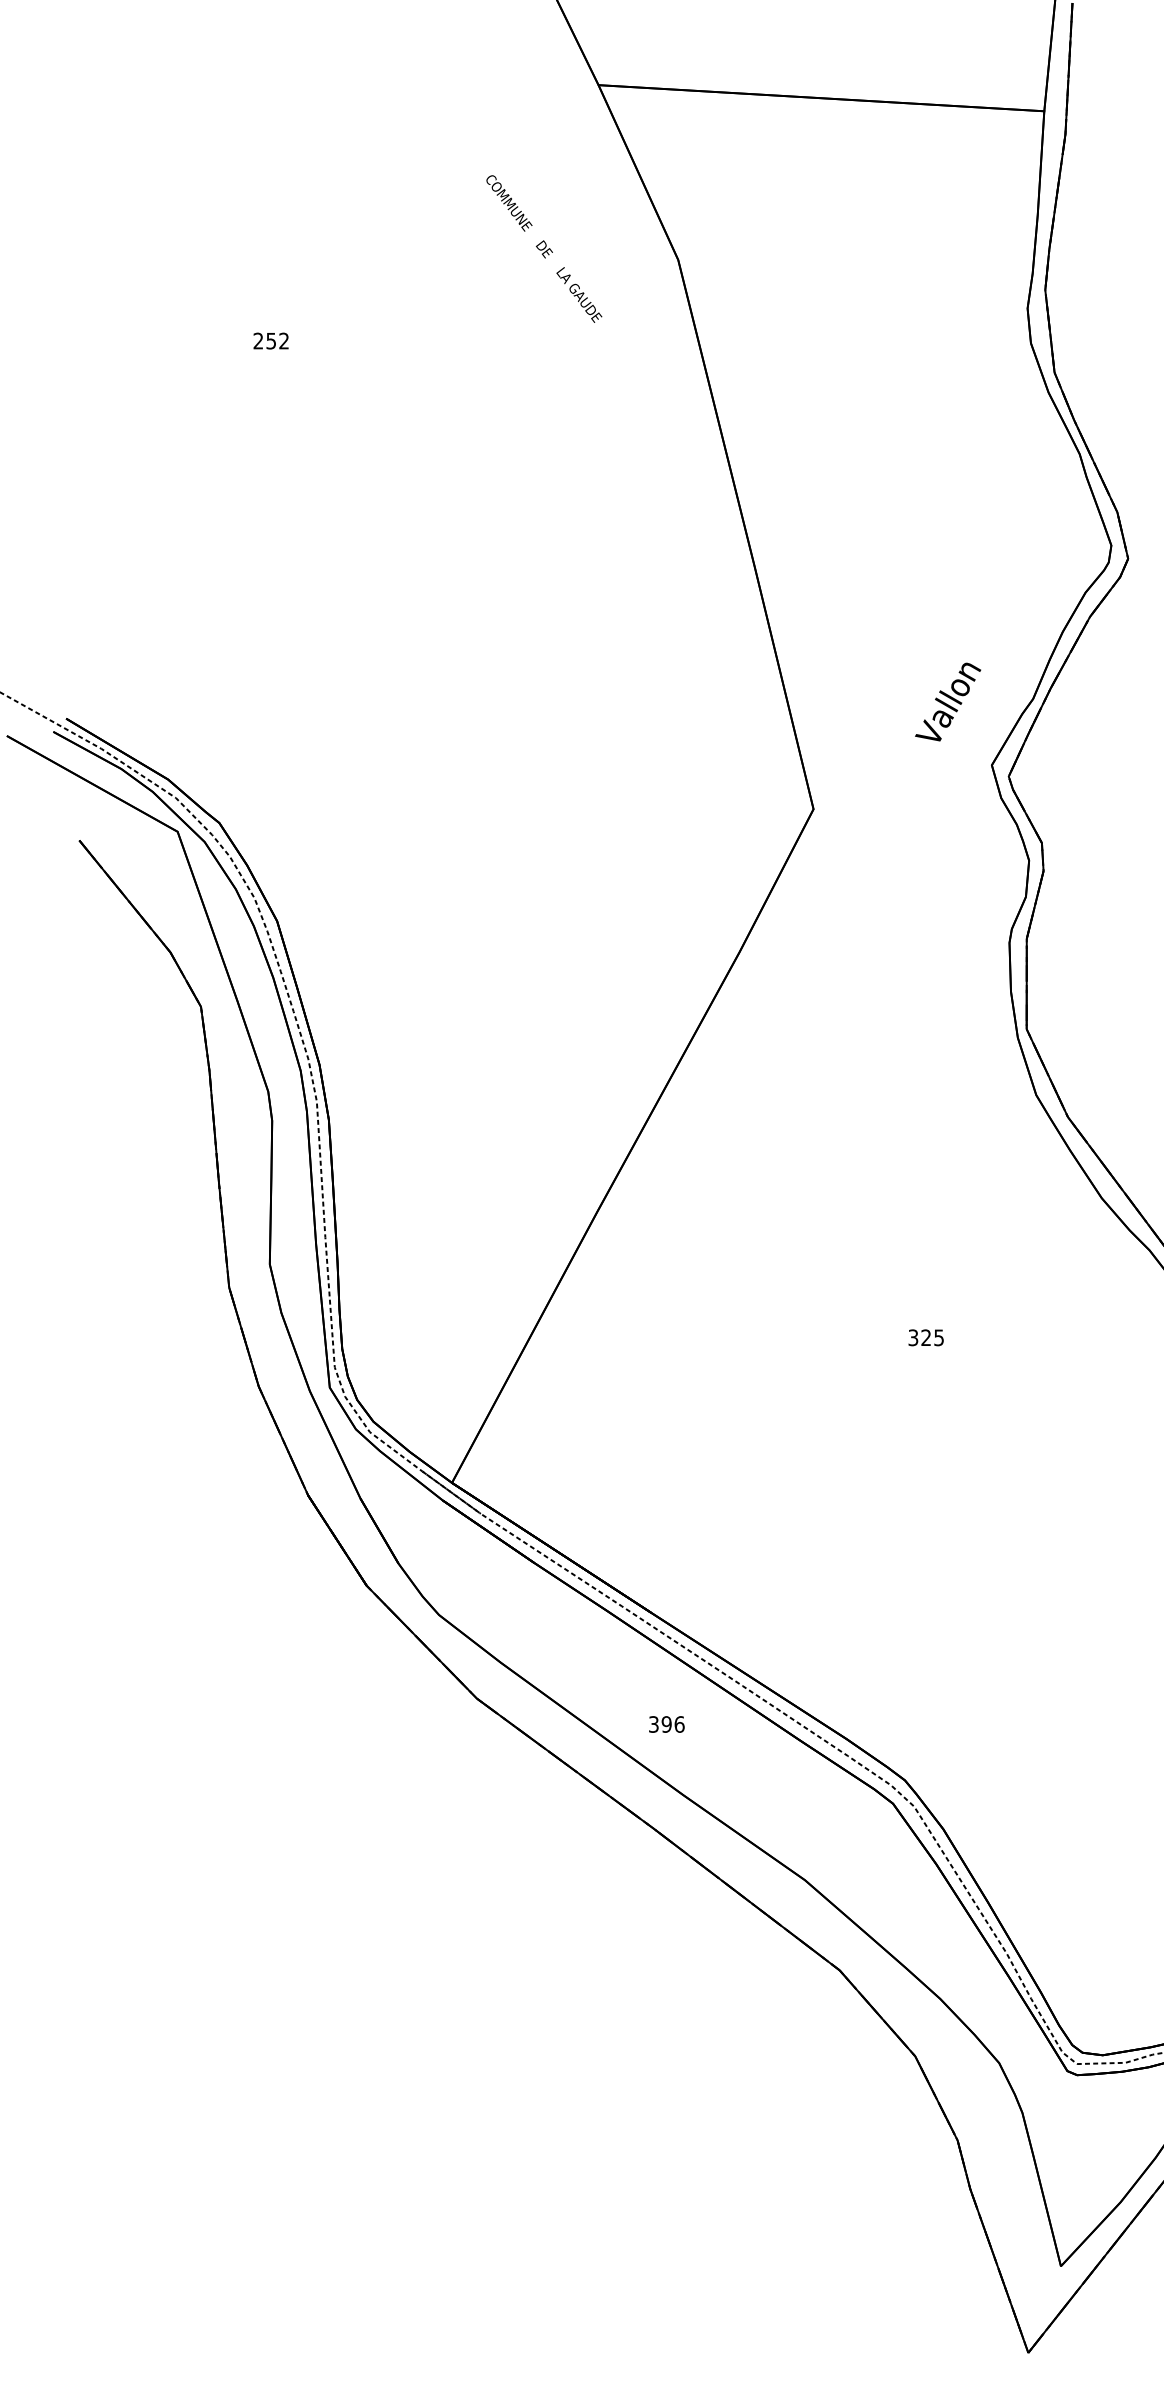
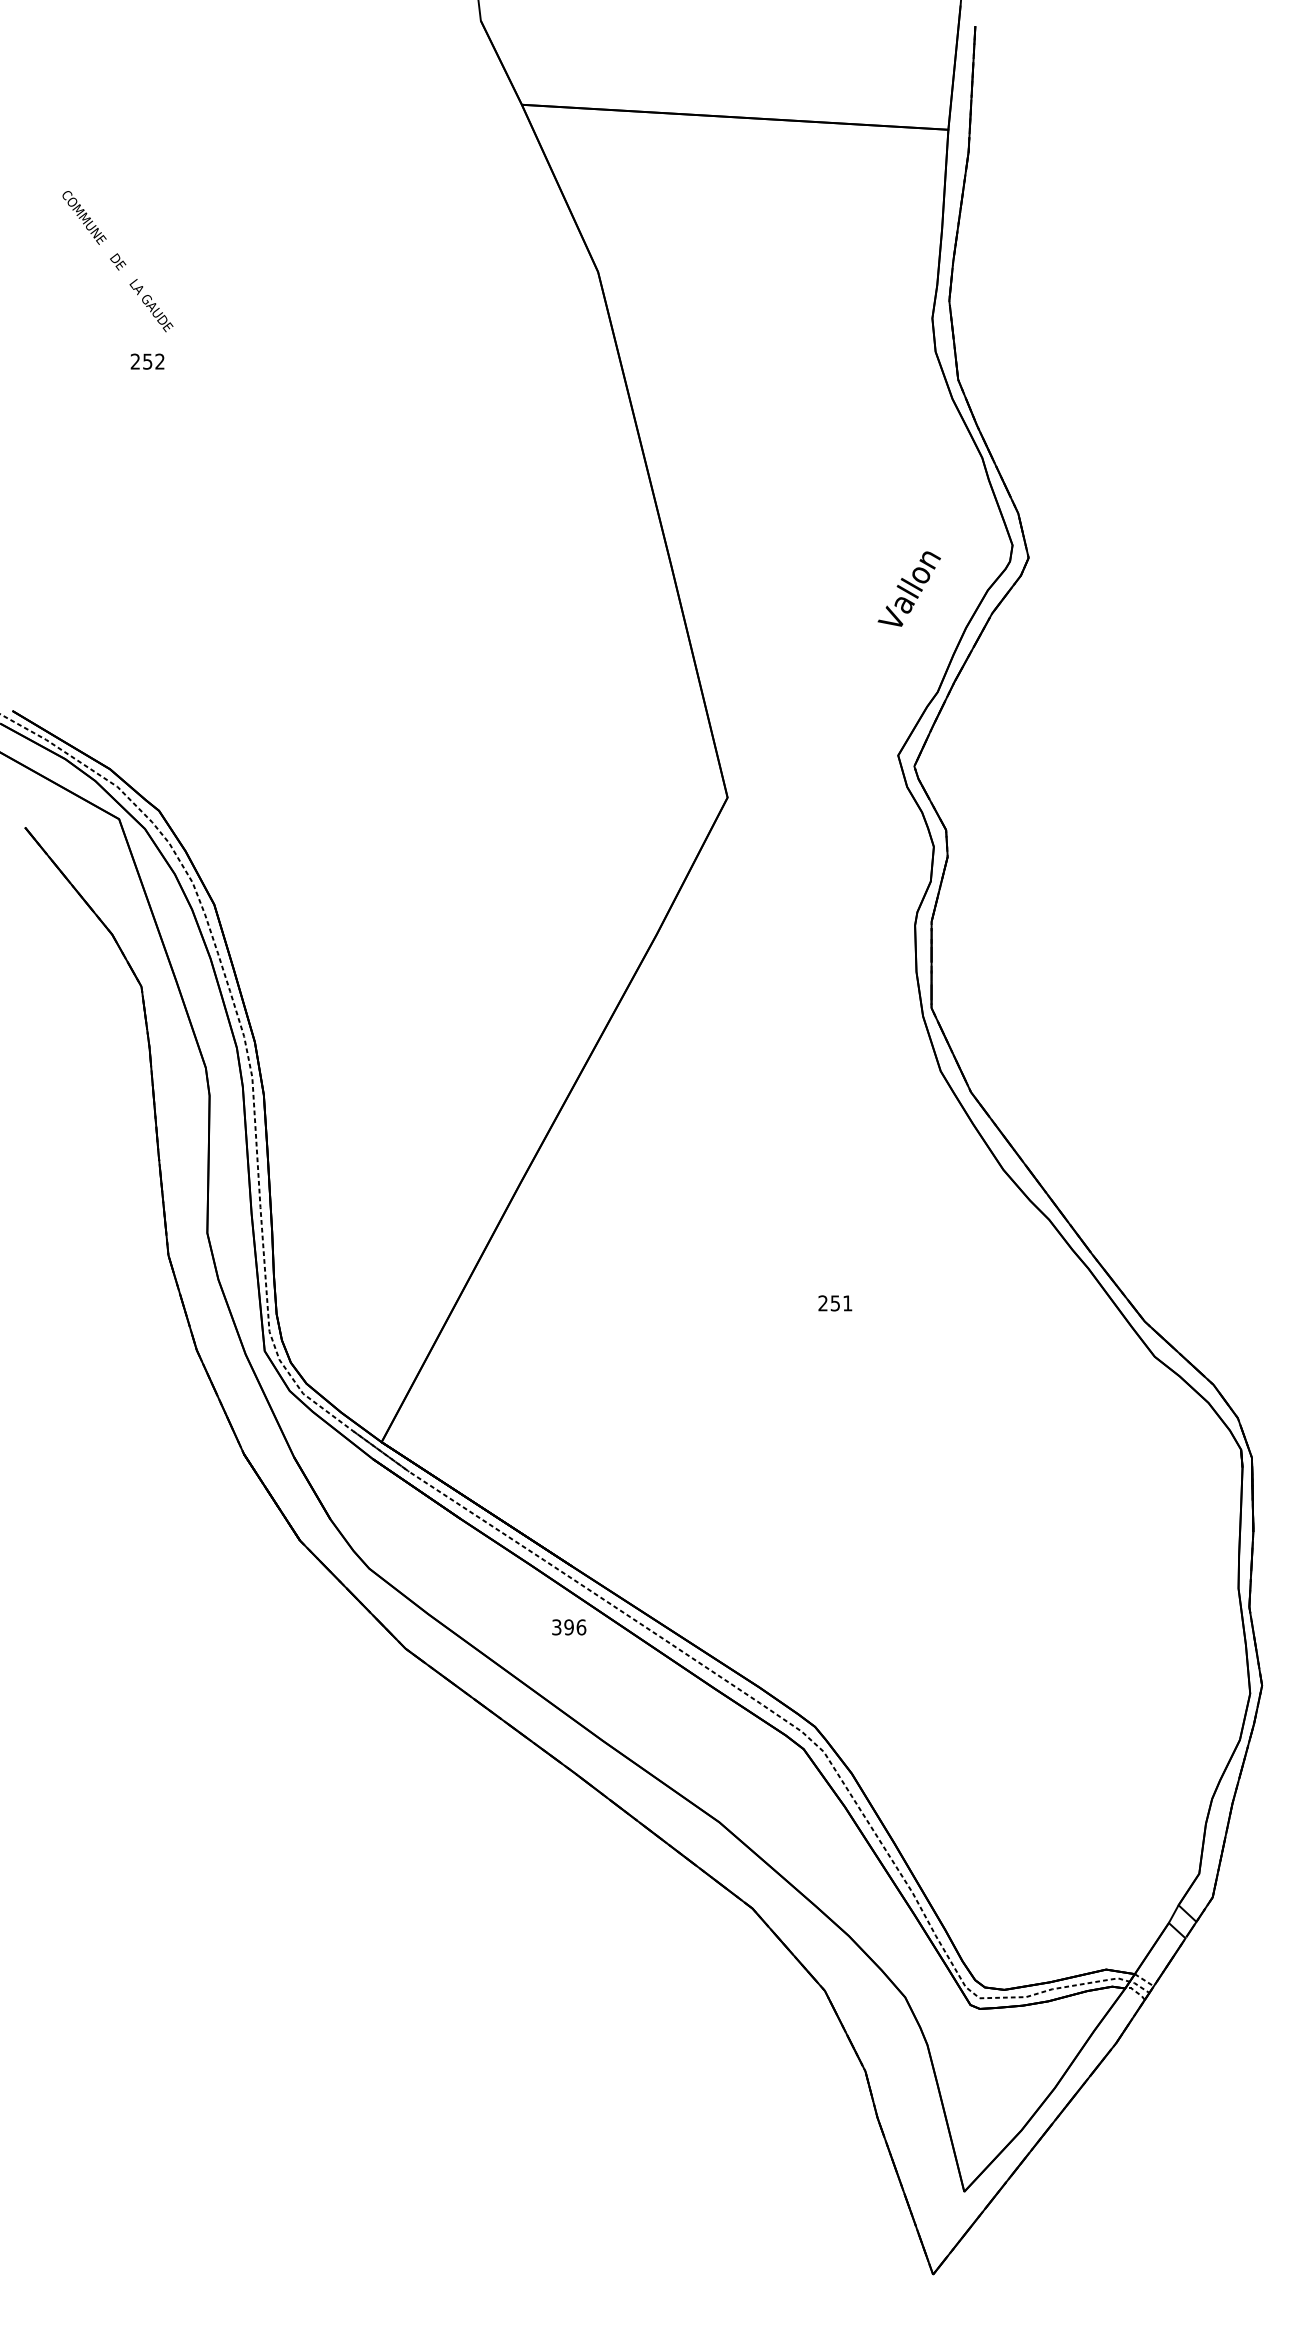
text: (543, 248) -> (117, 261), moved
text: (271, 340) -> (147, 361), moved
text: (947, 701) -> (908, 588), moved
text: (926, 1337) -> (835, 1303), 325 -> 251
text: (667, 1724) -> (569, 1627), moved

